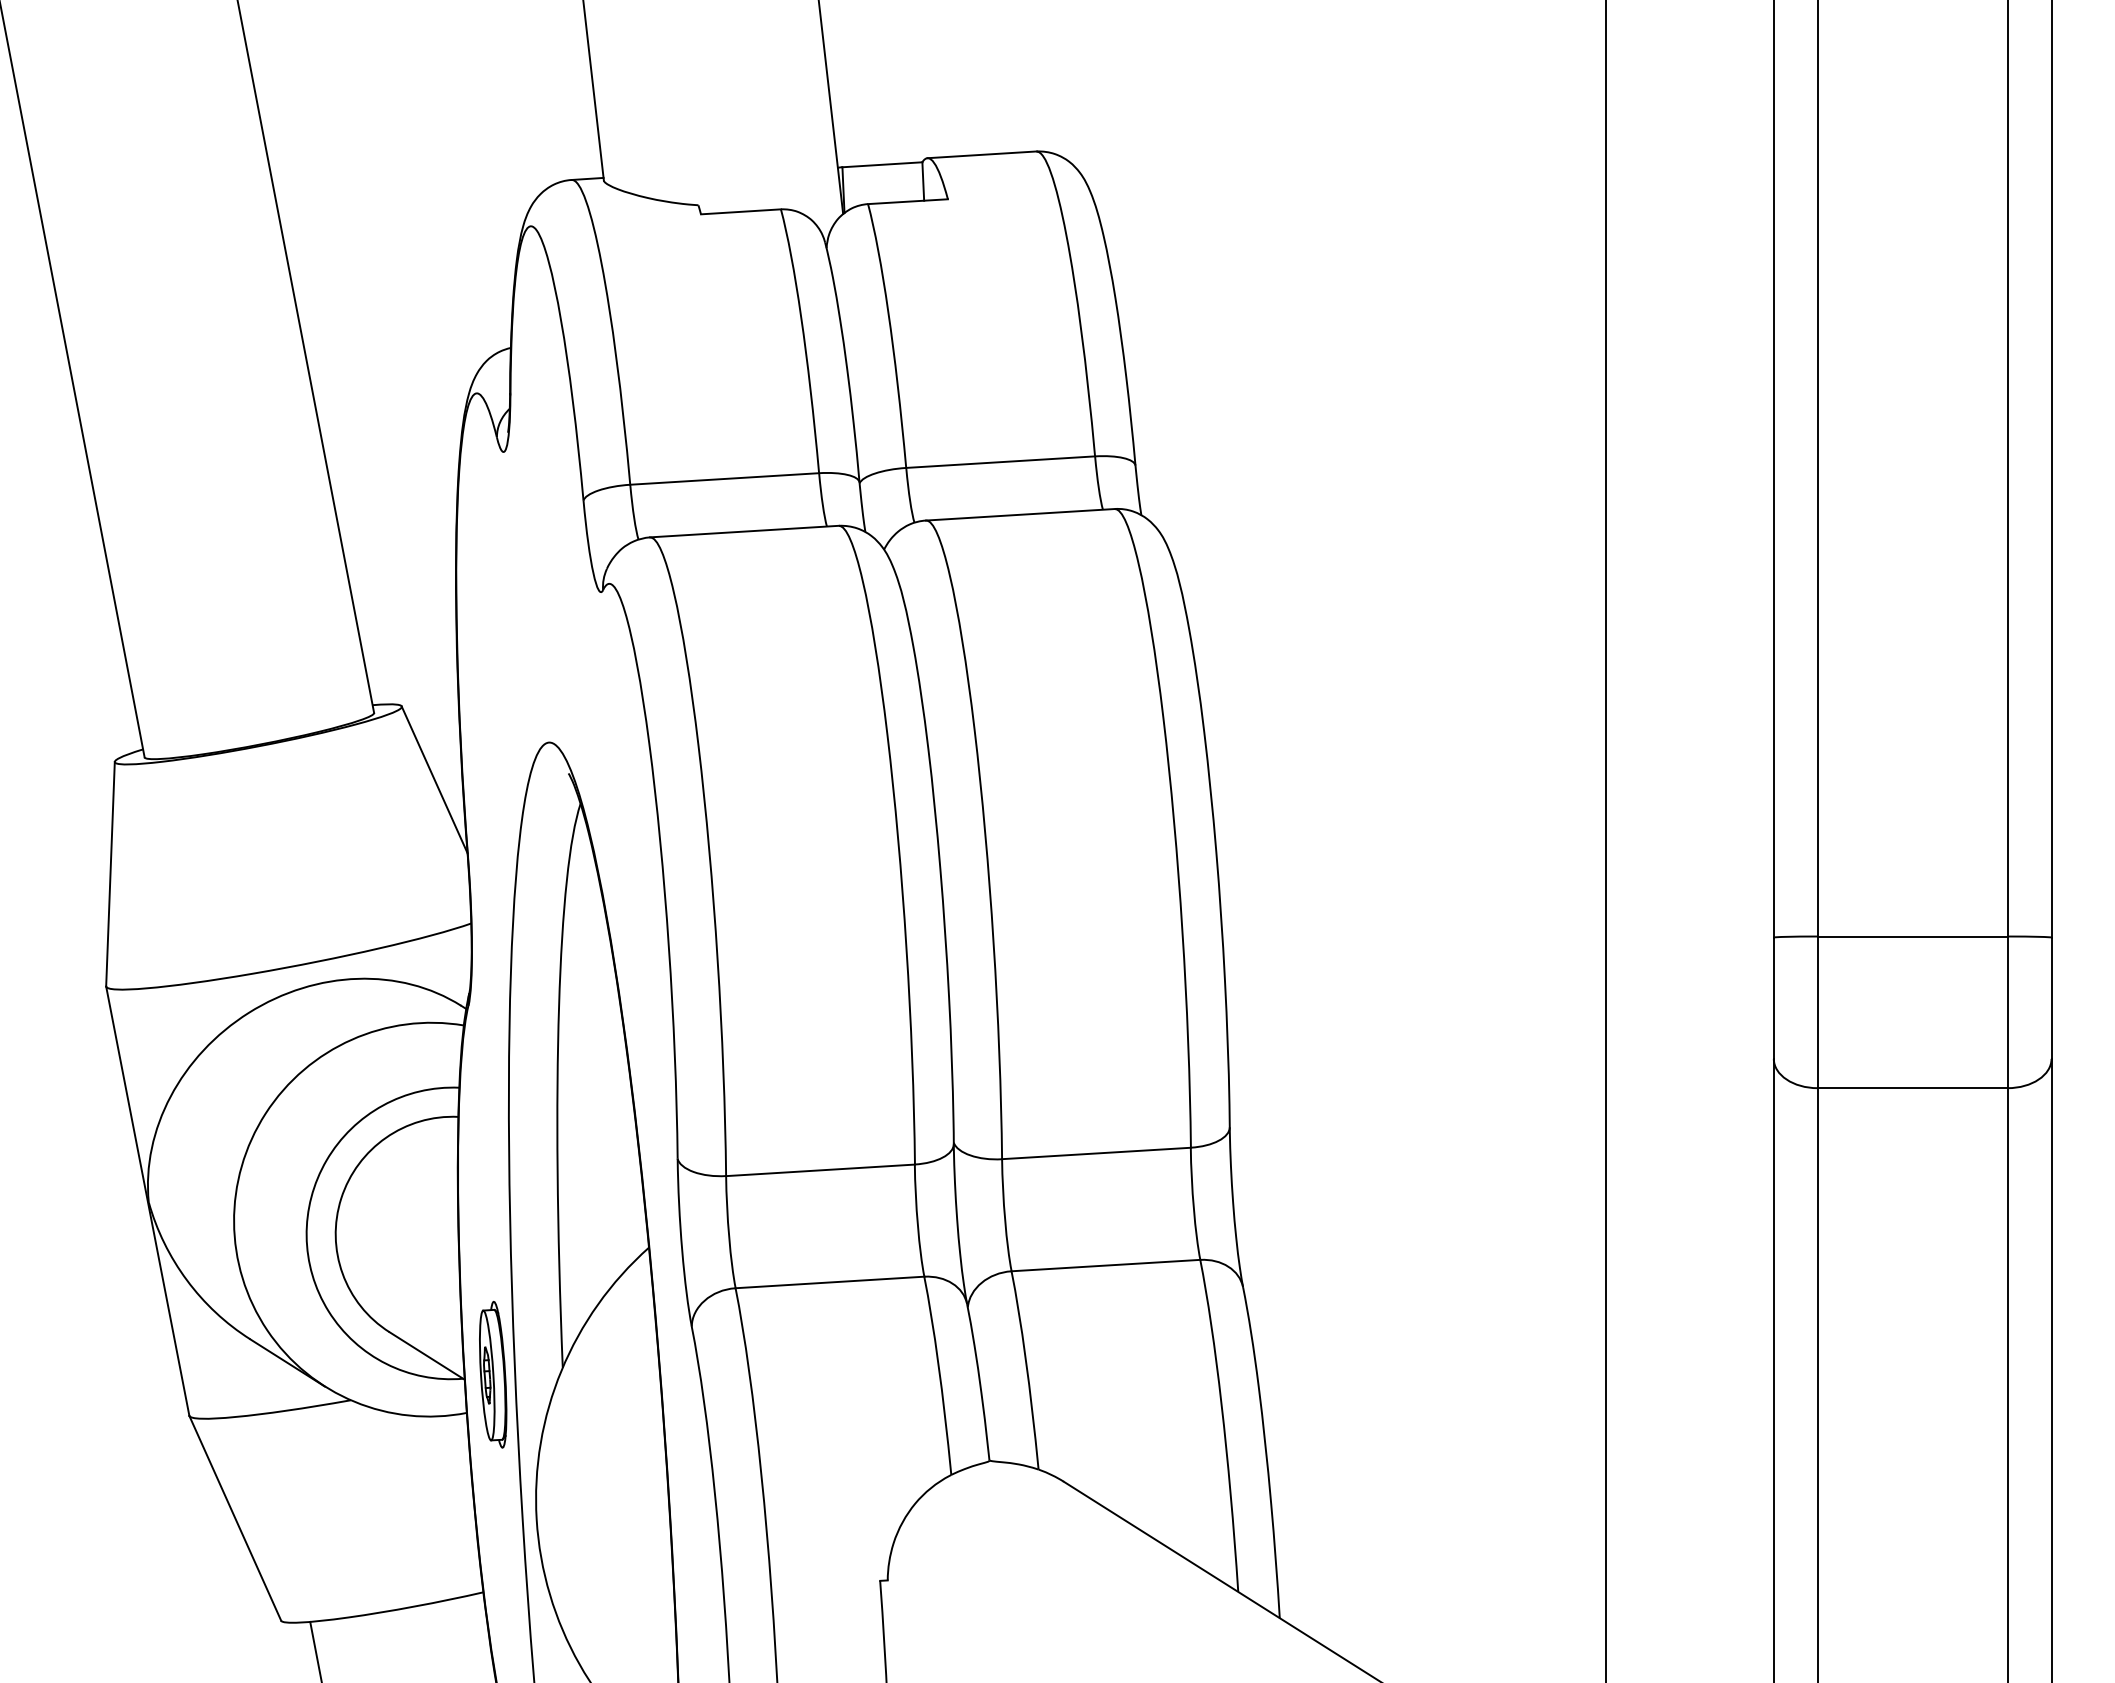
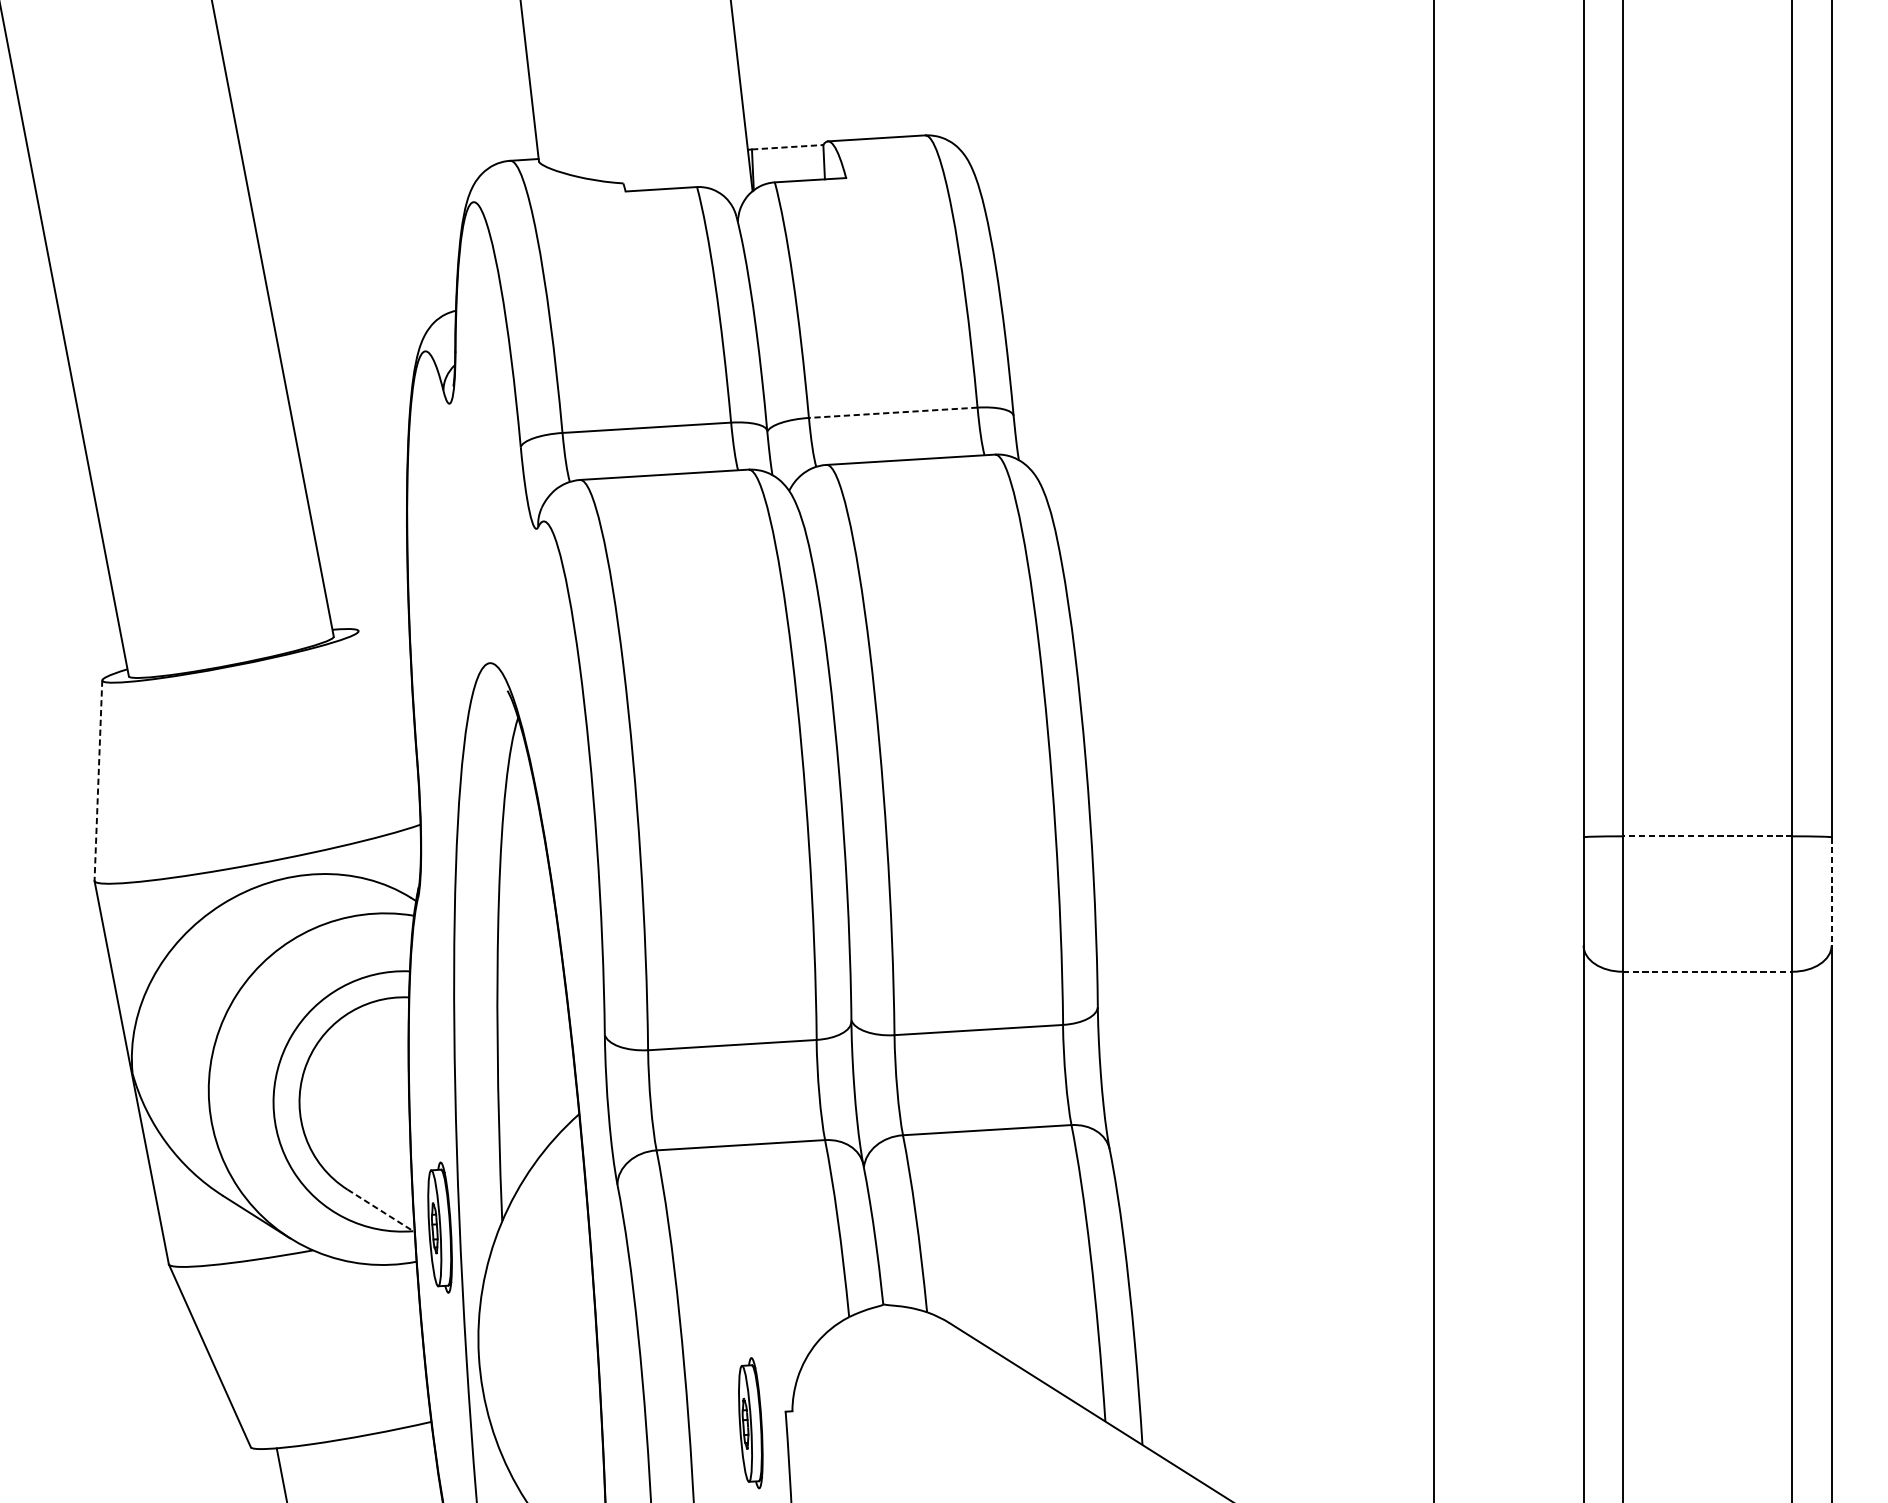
line: (882, 164) -> (787, 147), solid -> dashed
line: (1000, 462) -> (893, 413), solid -> dashed
line: (434, 779) -> (387, 696), removed
line: (110, 874) -> (98, 780), solid -> dashed
line: (1912, 936) -> (1707, 836), solid -> dashed
line: (2051, 998) -> (1831, 891), solid -> dashed
line: (1913, 1088) -> (1708, 972), solid -> dashed
line: (427, 1356) -> (381, 1211), solid -> dashed
part: (841, 1593) -> (751, 1422), added

